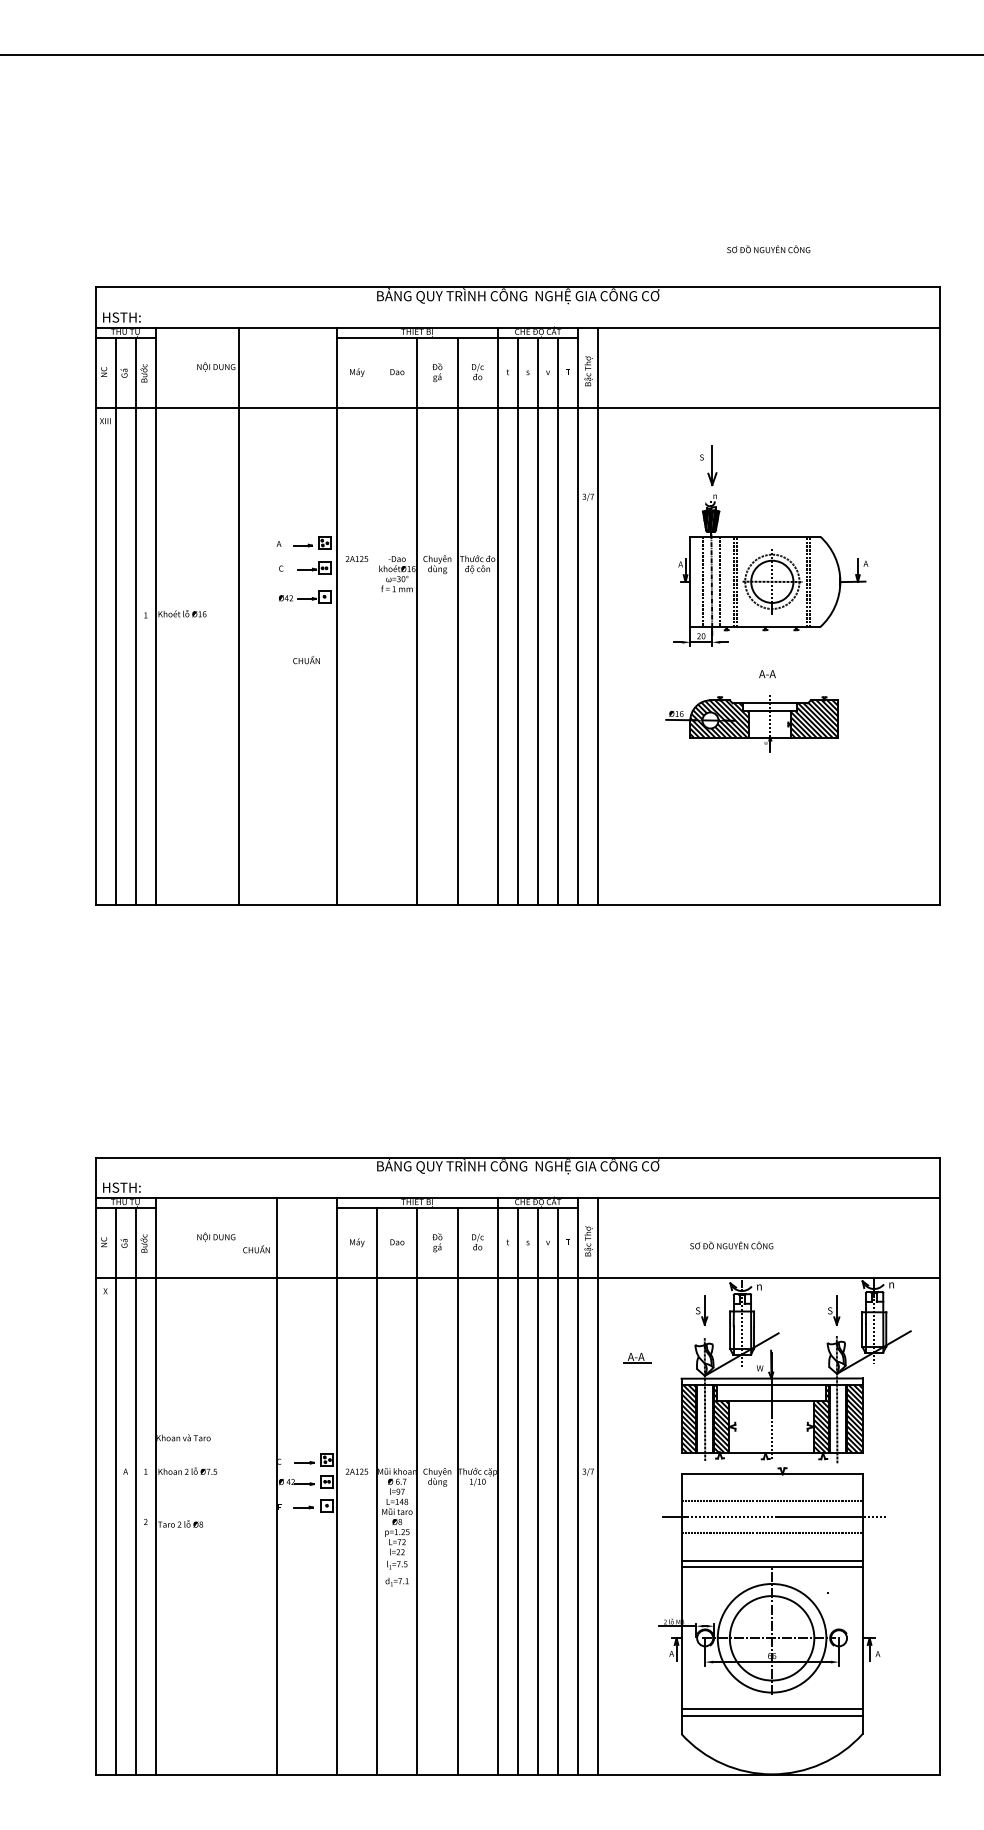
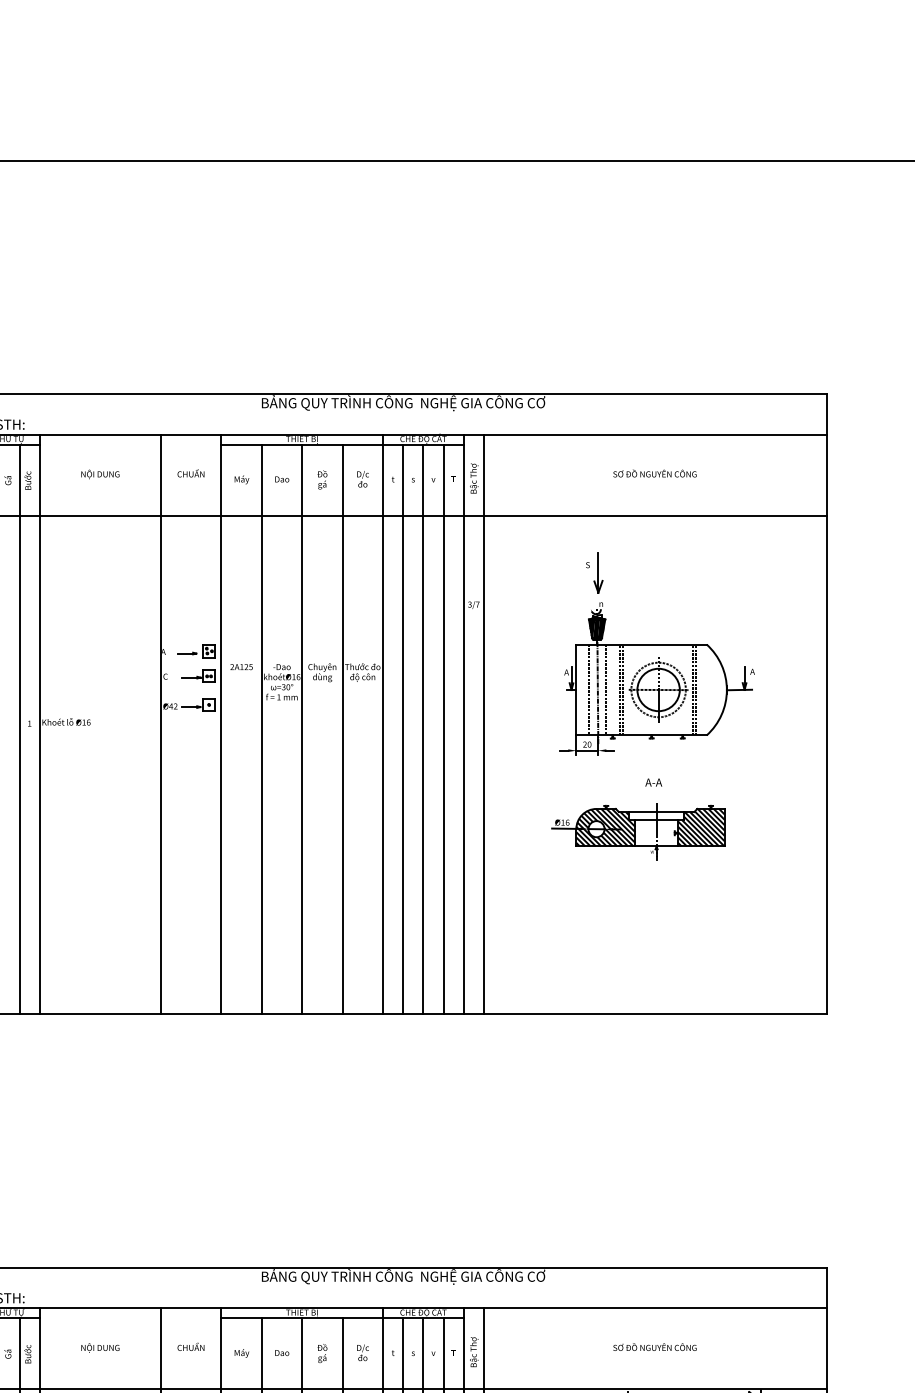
text: (768, 249) -> (654, 473), moved
line: (238, 615) -> (160, 723), moved
line: (377, 620) -> (262, 728), added
text: (306, 659) -> (190, 472), moved
text: (731, 1245) -> (654, 1347), moved
text: (256, 1249) -> (190, 1347), moved

